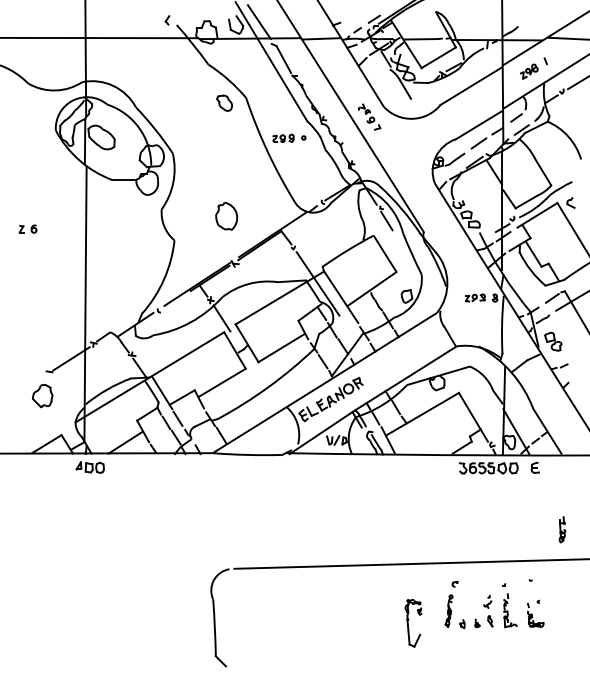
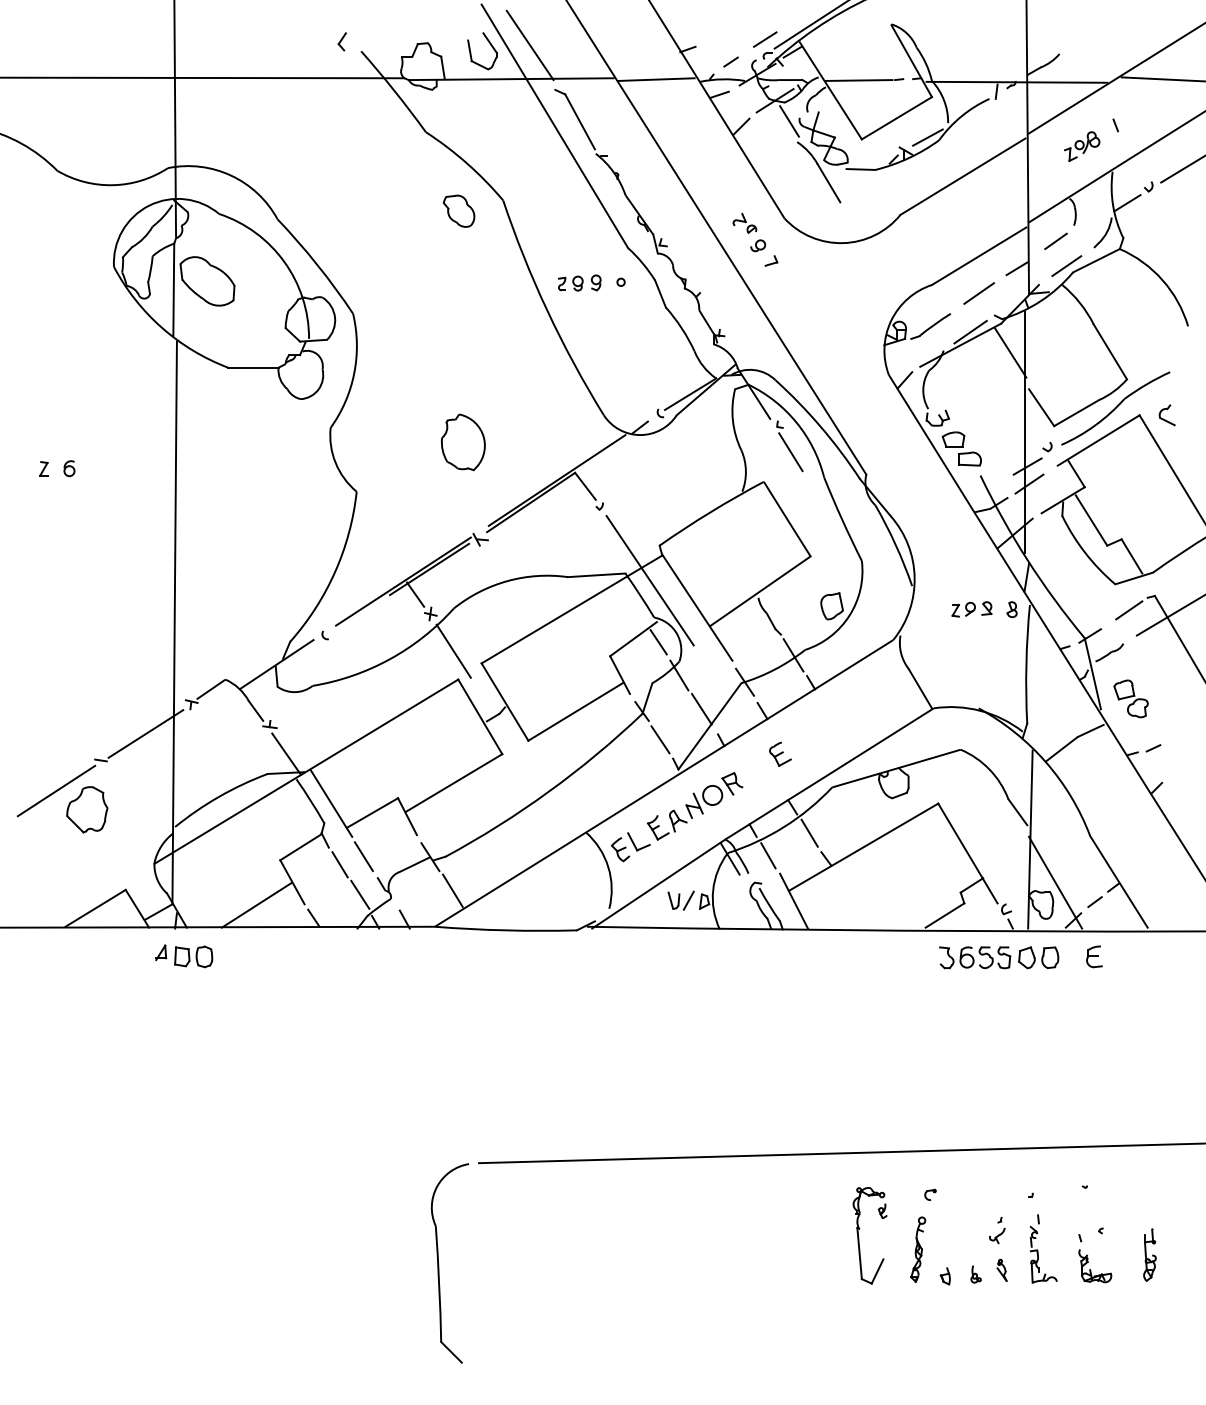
part: (381, 368) -> (779, 753), added
line: (27, 386) -> (56, 790), added
part: (562, 529) -> (1149, 1254), moved
part: (413, 623) -> (869, 1236), moved

